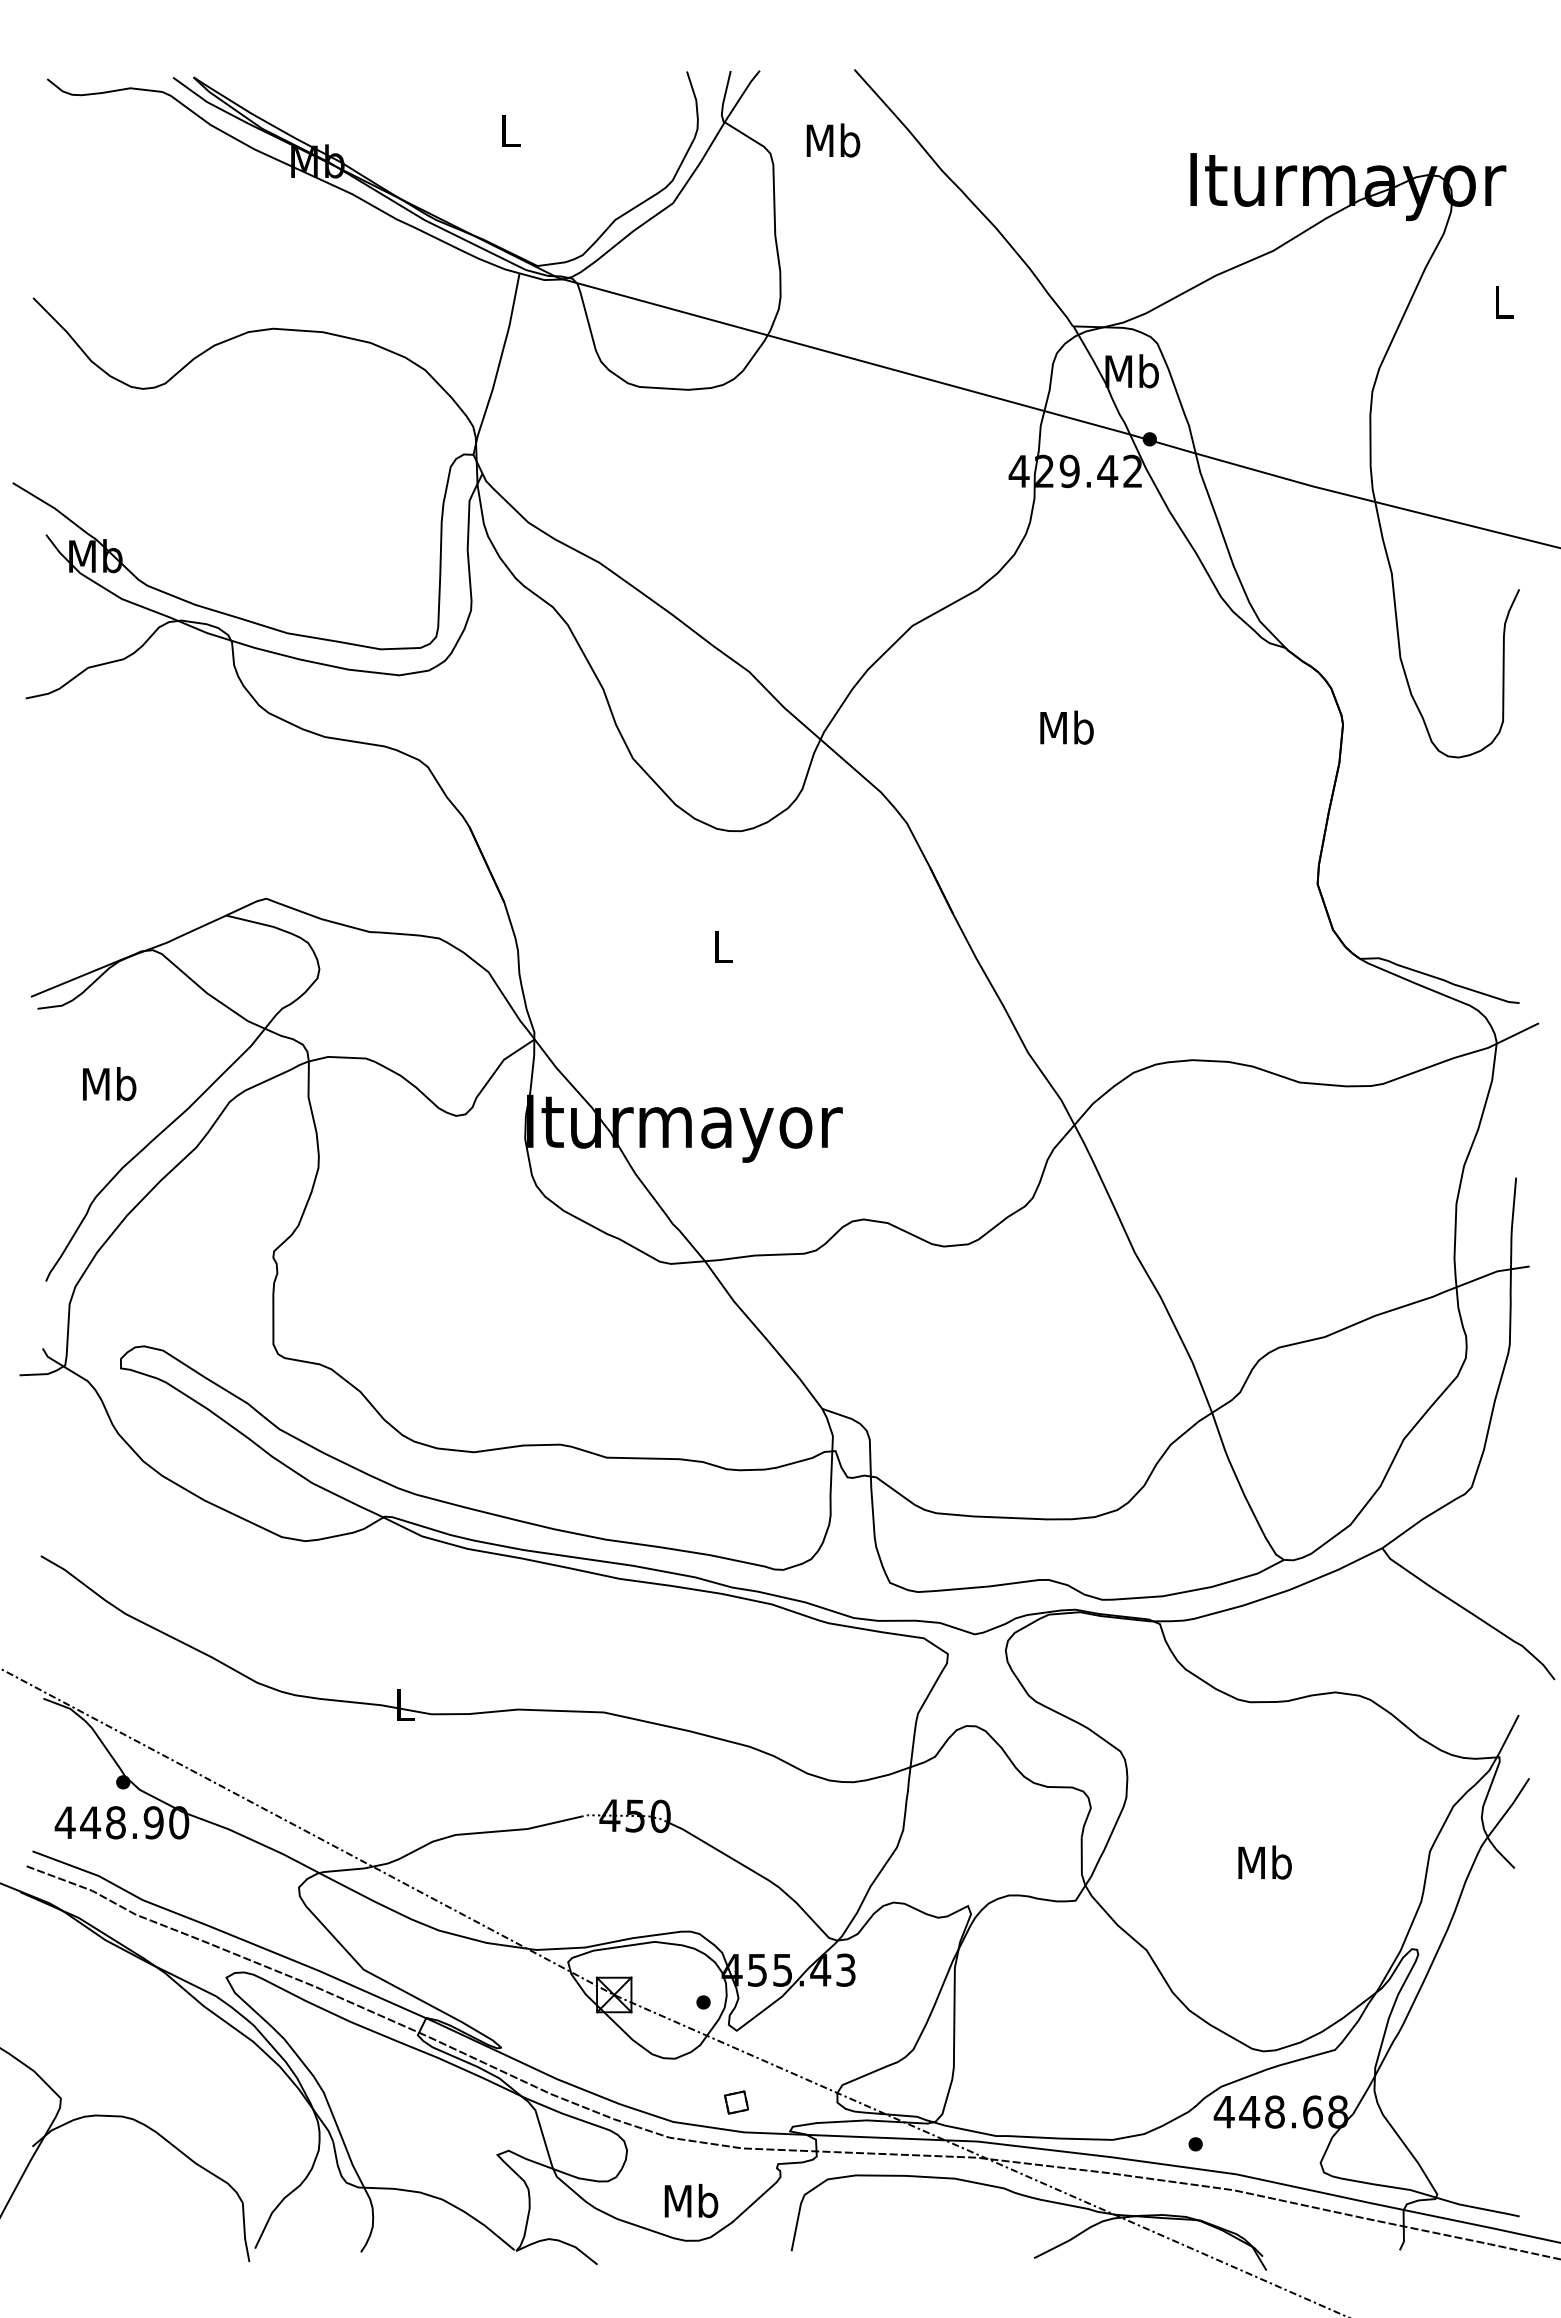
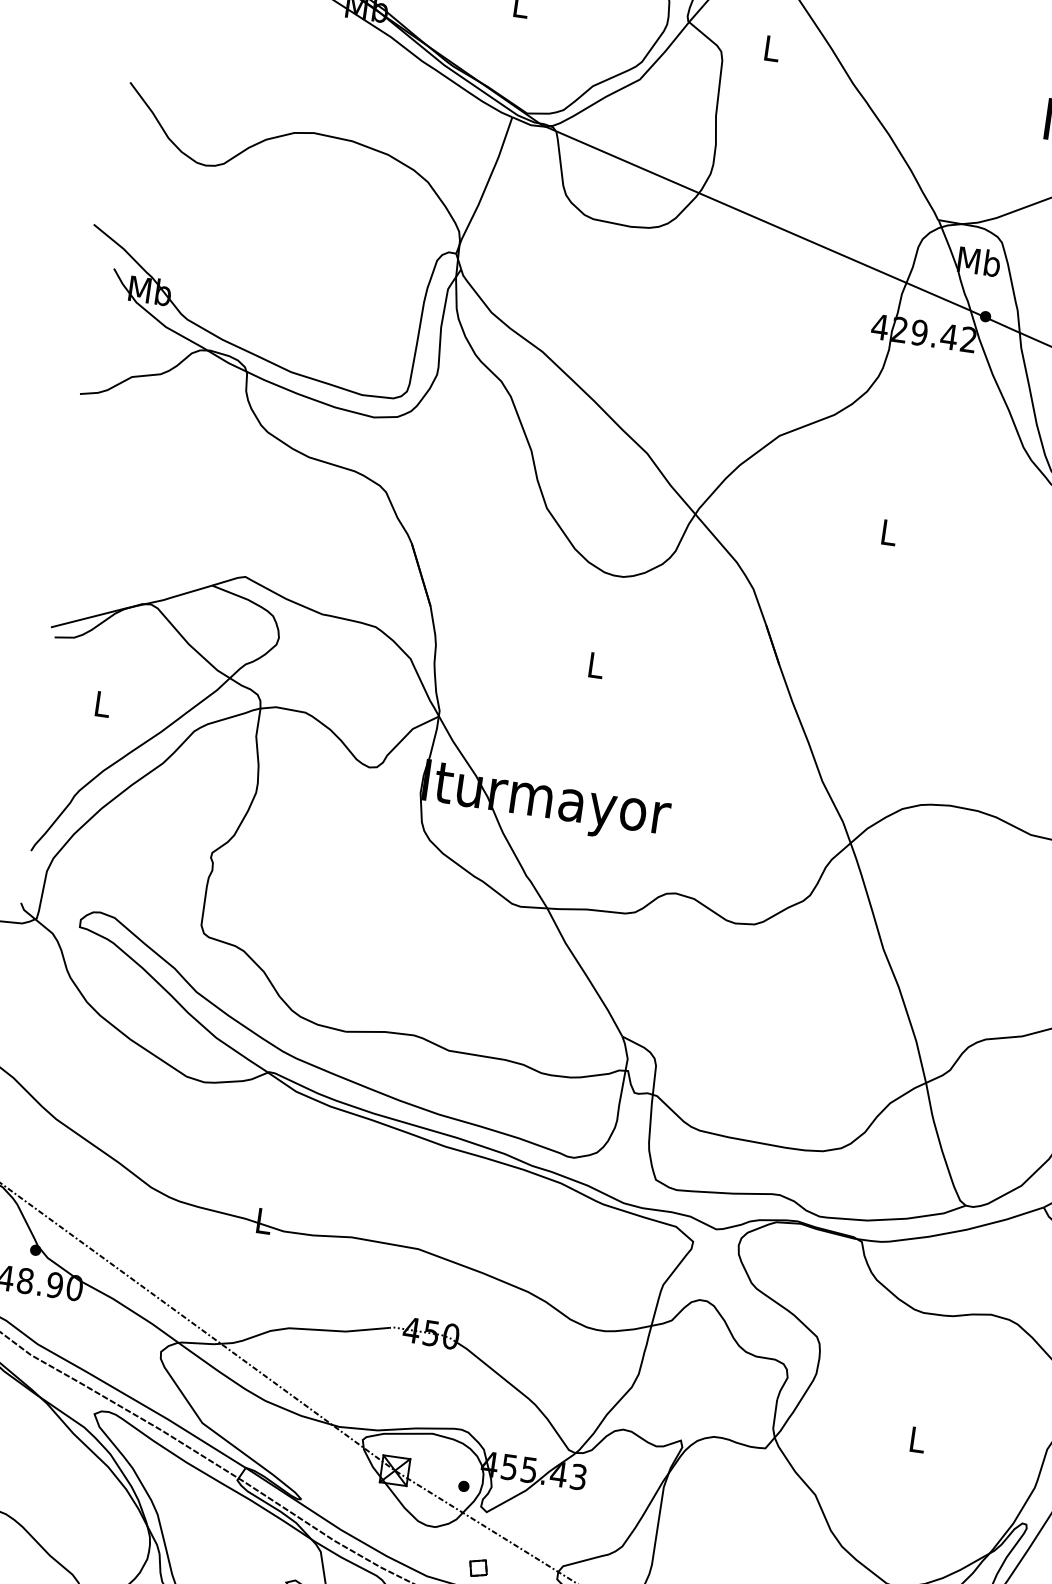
text: (833, 140) -> (771, 48), Mb -> L
text: (1066, 727) -> (888, 532), Mb -> L
text: (109, 1084) -> (102, 704), Mb -> L
text: (1264, 1862) -> (917, 1439), Mb -> L

